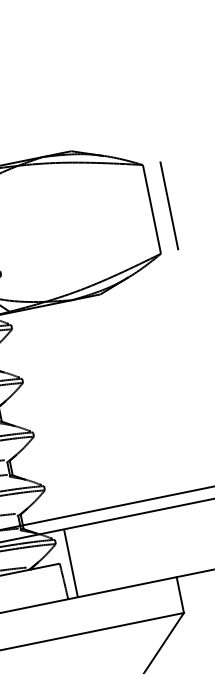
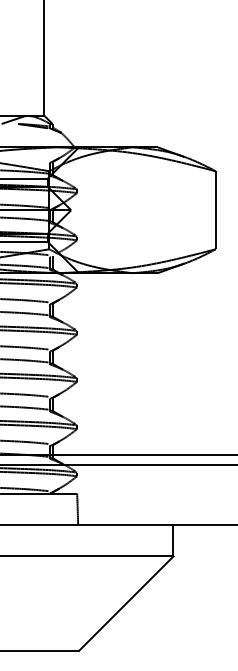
line: (169, 206) -> (231, 210), removed
line: (70, 562) -> (86, 494), removed

